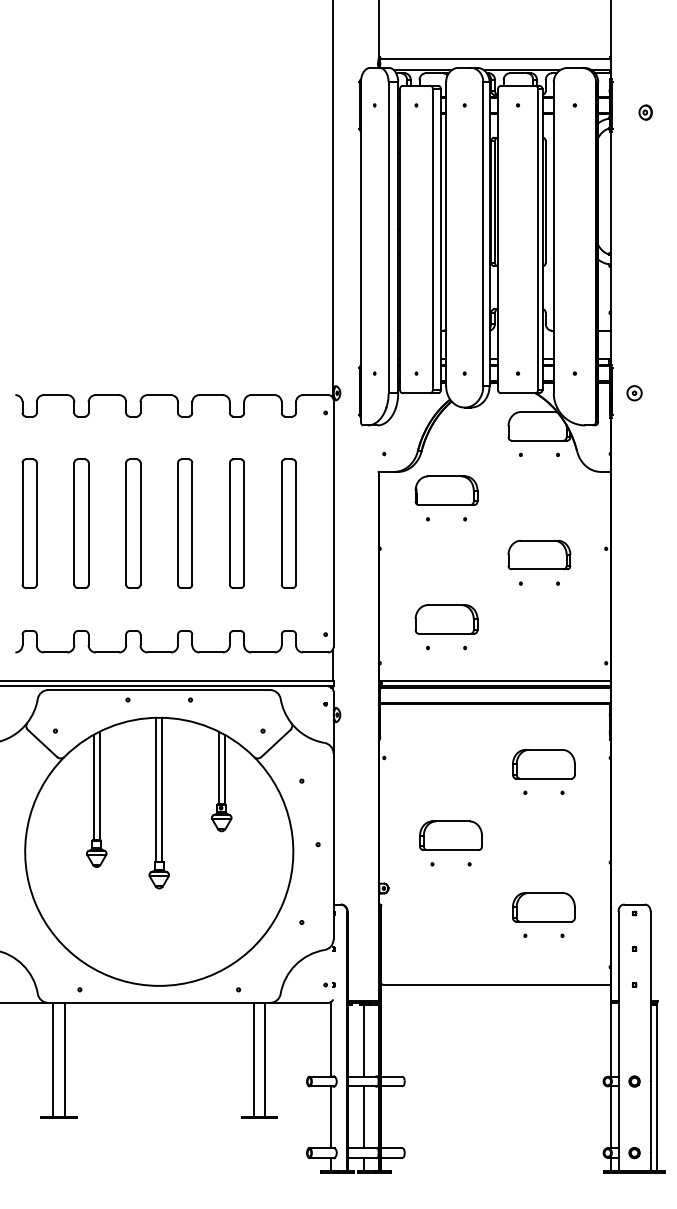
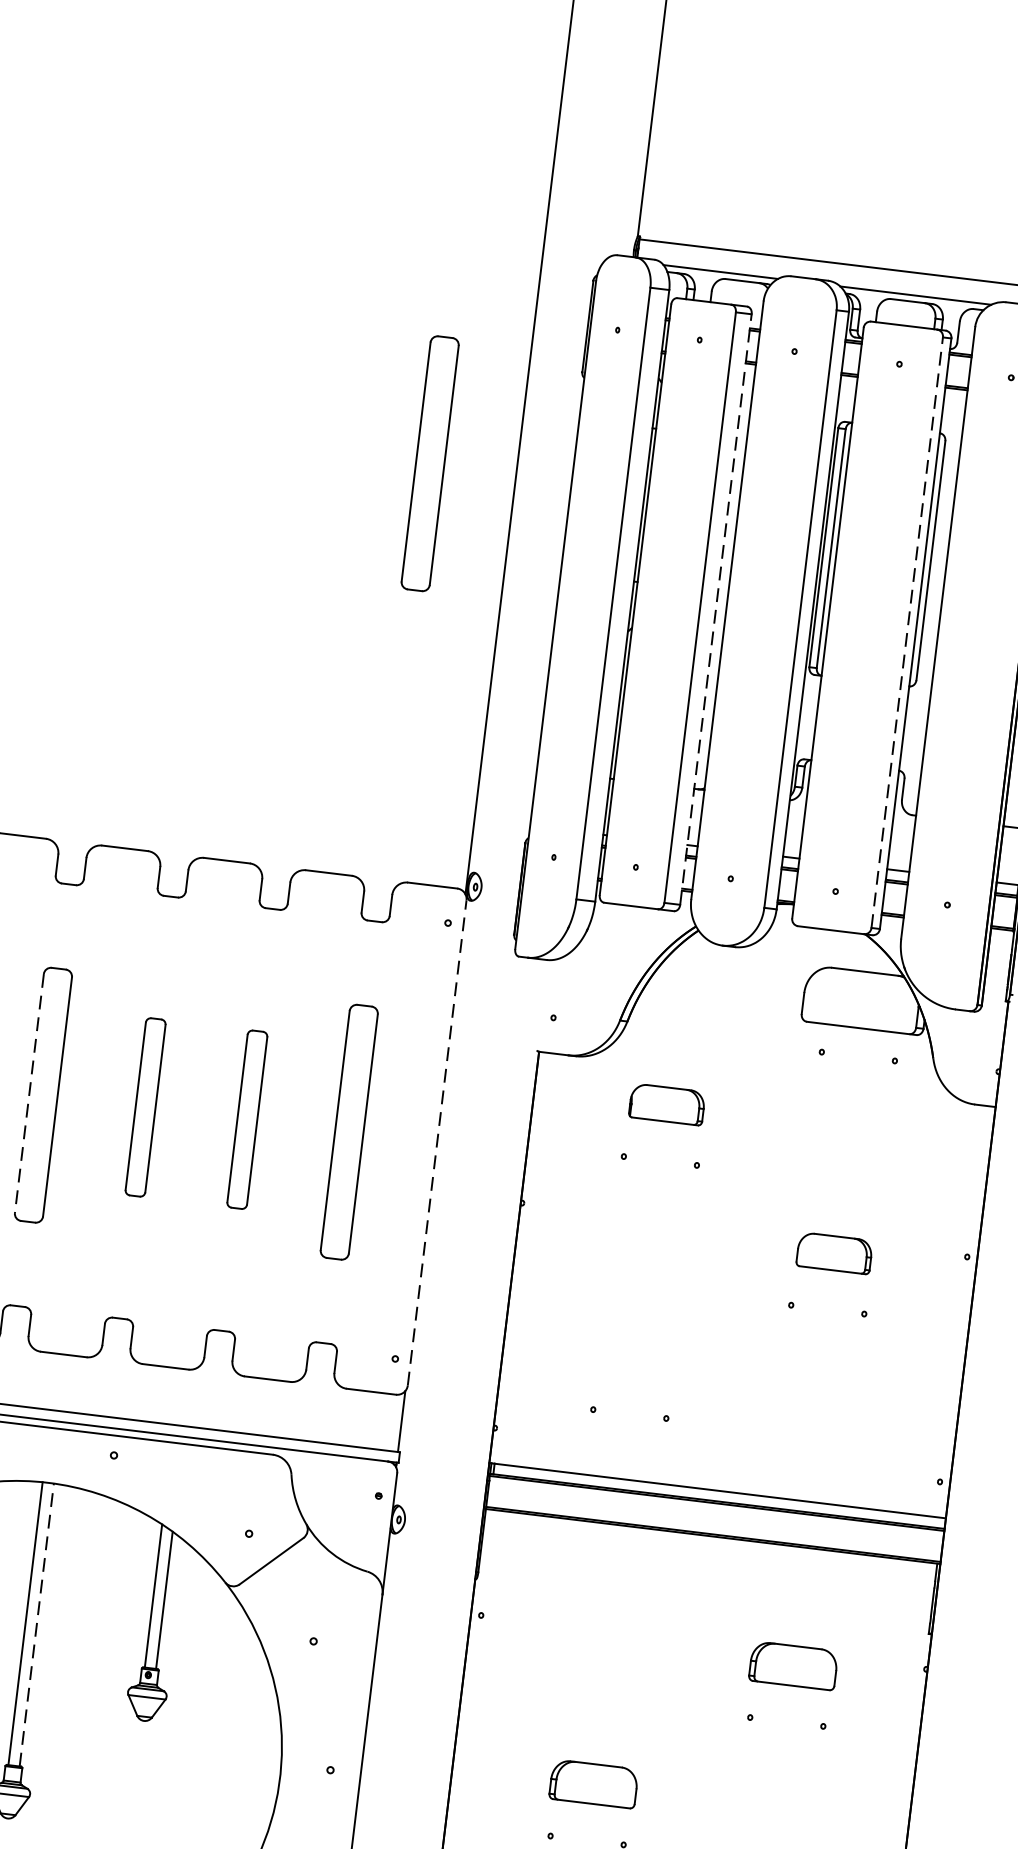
part: (288, 183) -> (429, 463), added
line: (440, 239) -> (715, 609), solid -> dashed
line: (538, 239) -> (907, 632), solid -> dashed
part: (446, 490) -> (667, 1104), size x0.6
line: (126, 523) -> (30, 1093), solid -> dashed
part: (185, 523) -> (146, 1107), size x0.7
part: (236, 523) -> (246, 1119), size x0.7
line: (333, 523) -> (437, 1142), solid -> dashed
part: (539, 554) -> (834, 1252), size x0.6
part: (446, 619) -> (636, 1357), removed
part: (543, 764) -> (792, 1666), size x0.7
line: (162, 789) -> (37, 1624), solid -> dashed
part: (450, 835) -> (592, 1783), size x0.7

